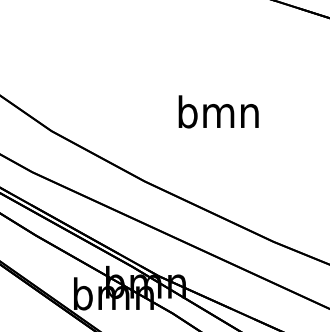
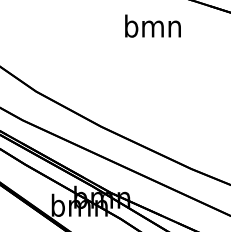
text: (217, 110) -> (152, 25), moved

